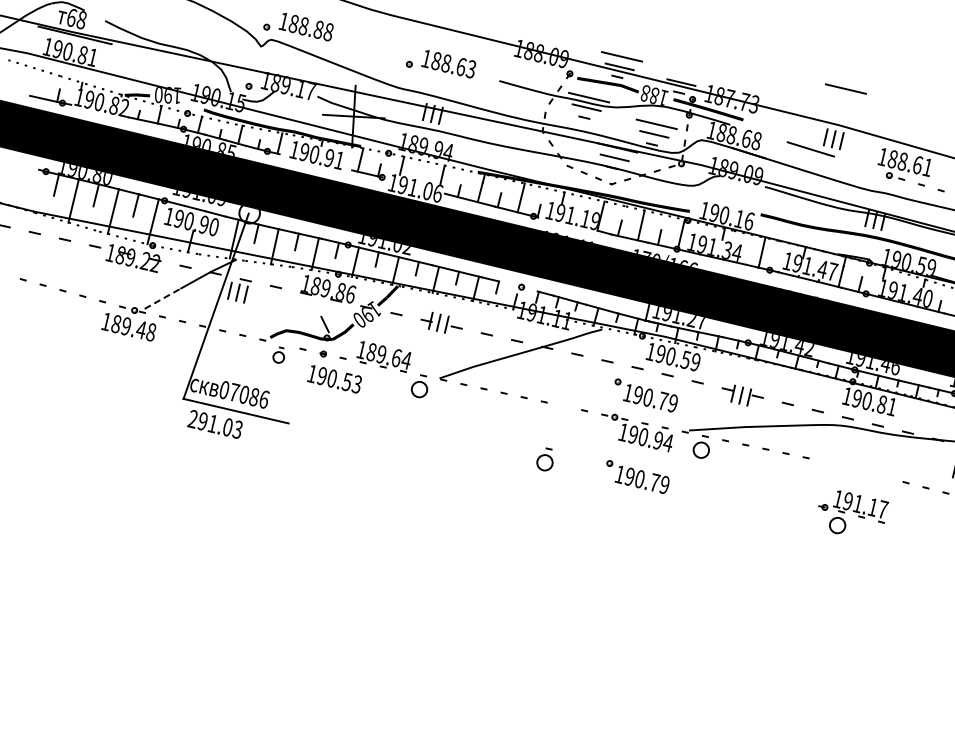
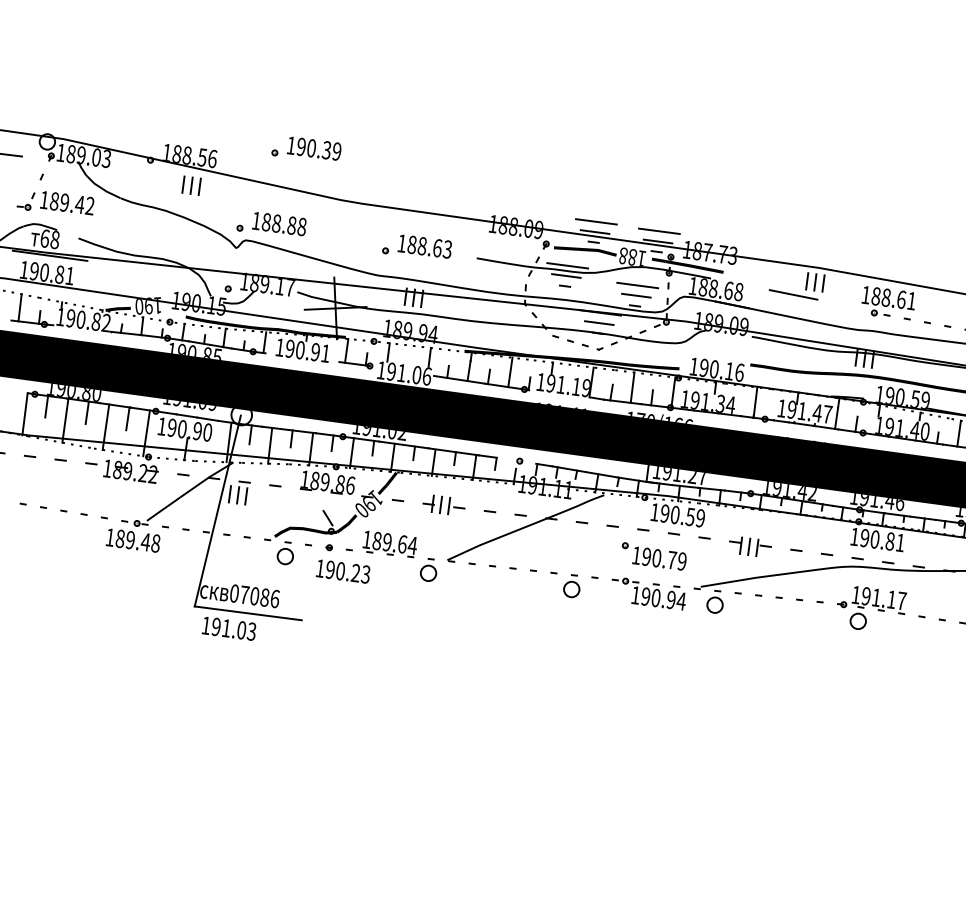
line: (39, 83) -> (19, 307), added
line: (846, 88) -> (659, 230), moved
line: (33, 190) -> (24, 414), added
line: (161, 299) -> (162, 509), dashed -> solid
part: (278, 355) -> (284, 553), size x1.43
text: (346, 382) -> (355, 573), 190.53 -> 190.23
text: (192, 418) -> (205, 625), 291.03 -> 191.03
part: (545, 459) -> (571, 586), moved
part: (636, 477) -> (653, 638), removed
part: (853, 513) -> (872, 607), moved

